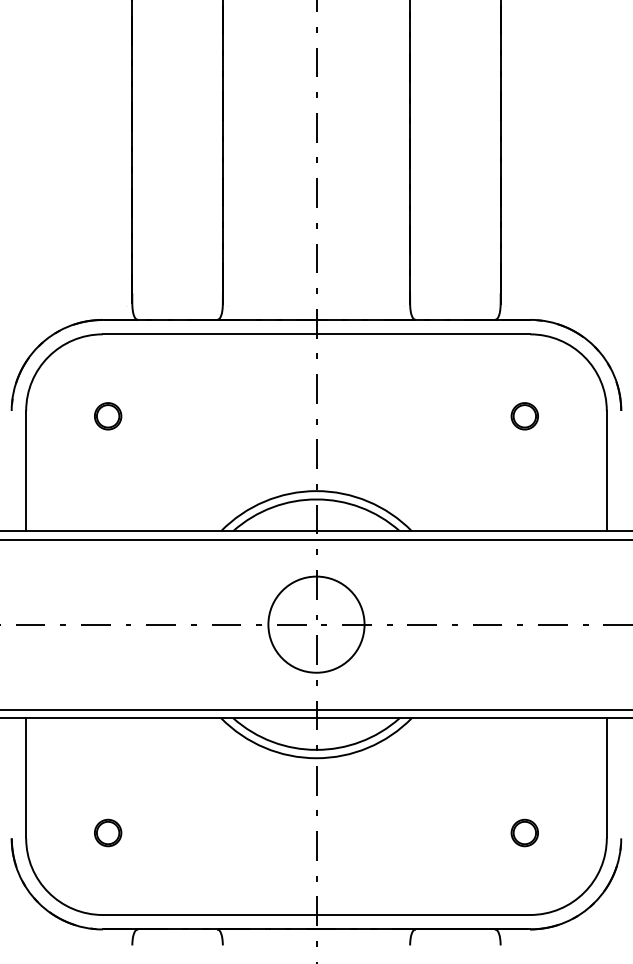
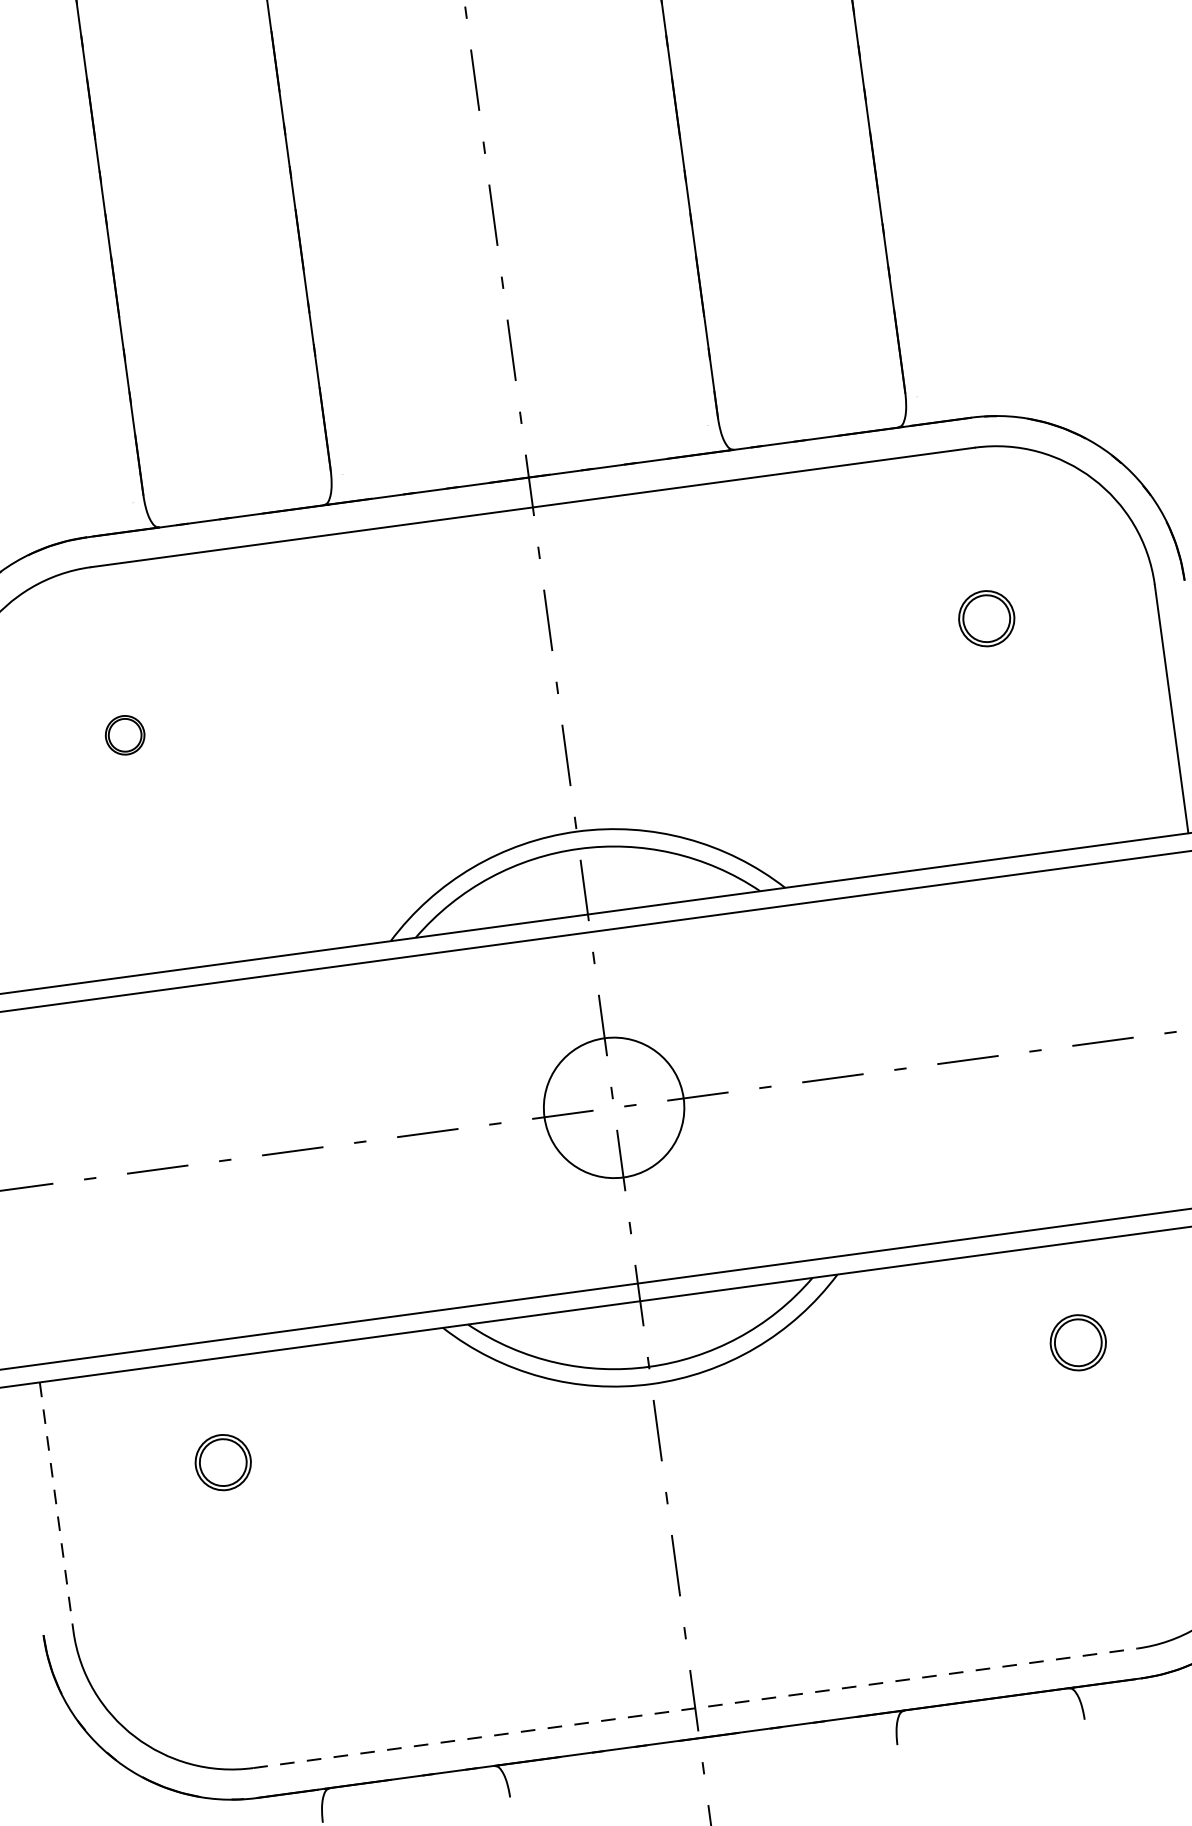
part: (108, 416) -> (125, 735), size x0.7
circle: (316, 624) -> (614, 1107), size x0.7
line: (26, 778) -> (57, 1507), solid -> dashed
part: (108, 832) -> (223, 1461), moved
part: (524, 832) -> (1077, 1341), moved
line: (316, 914) -> (695, 1707), solid -> dashed

